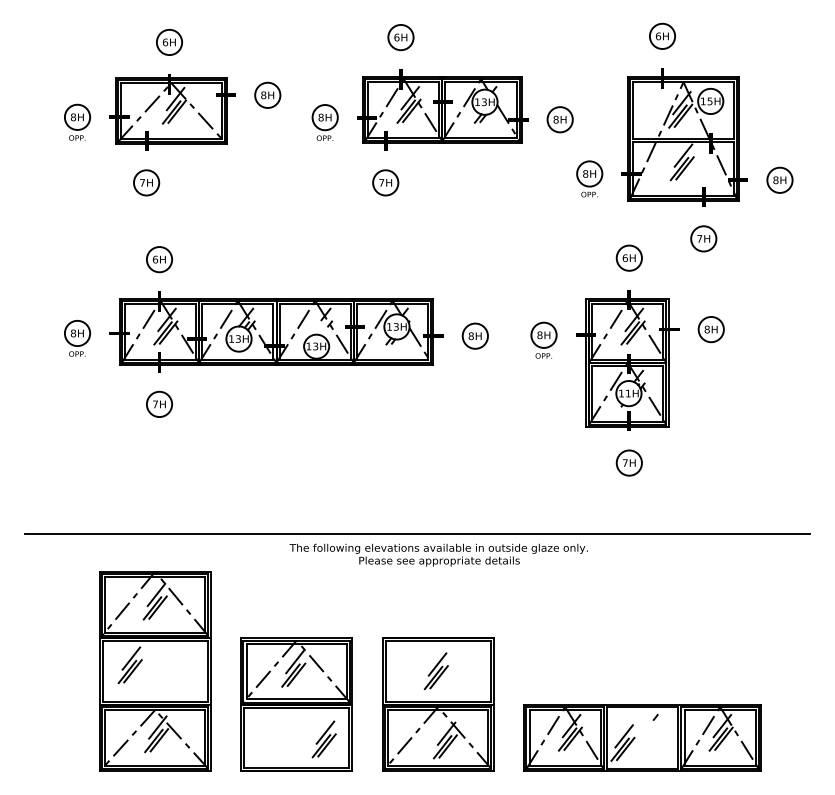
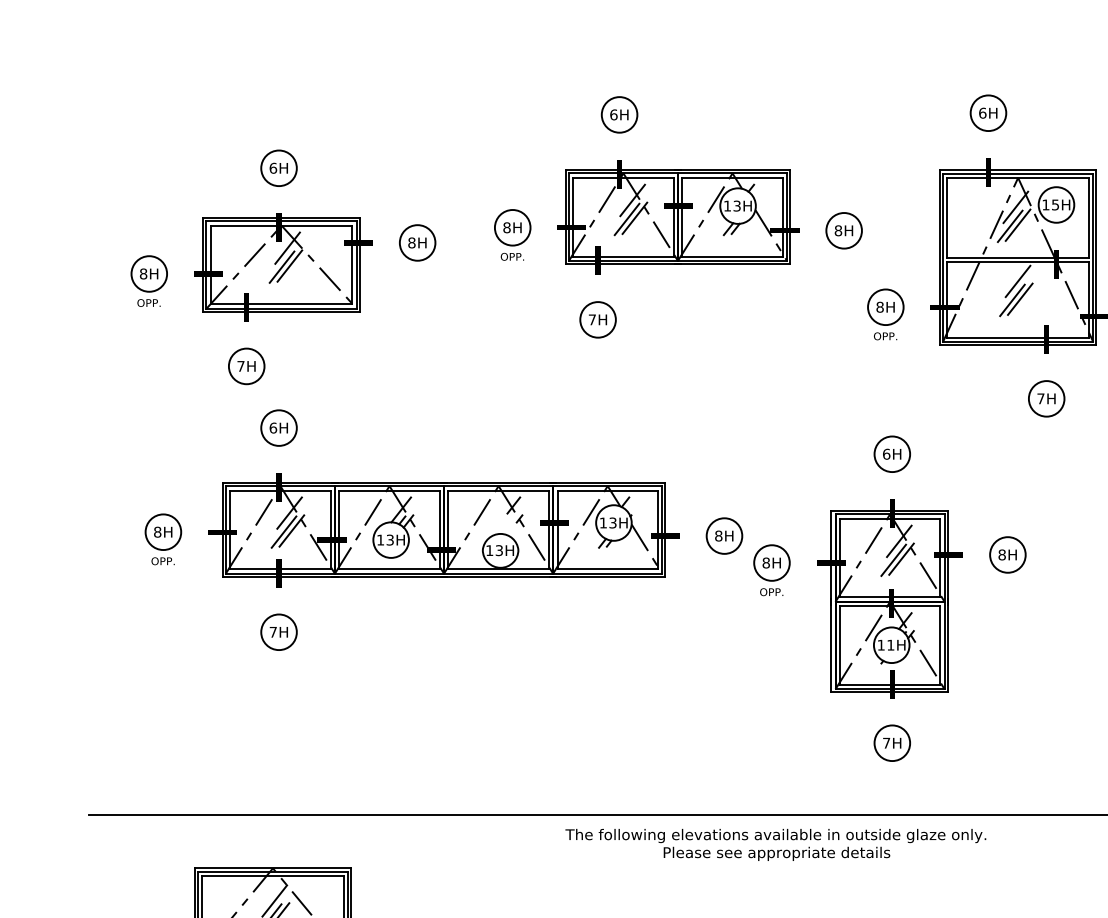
part: (172, 112) -> (283, 267), moved
part: (627, 360) -> (889, 598), moved
text: (438, 554) -> (775, 843), moved

